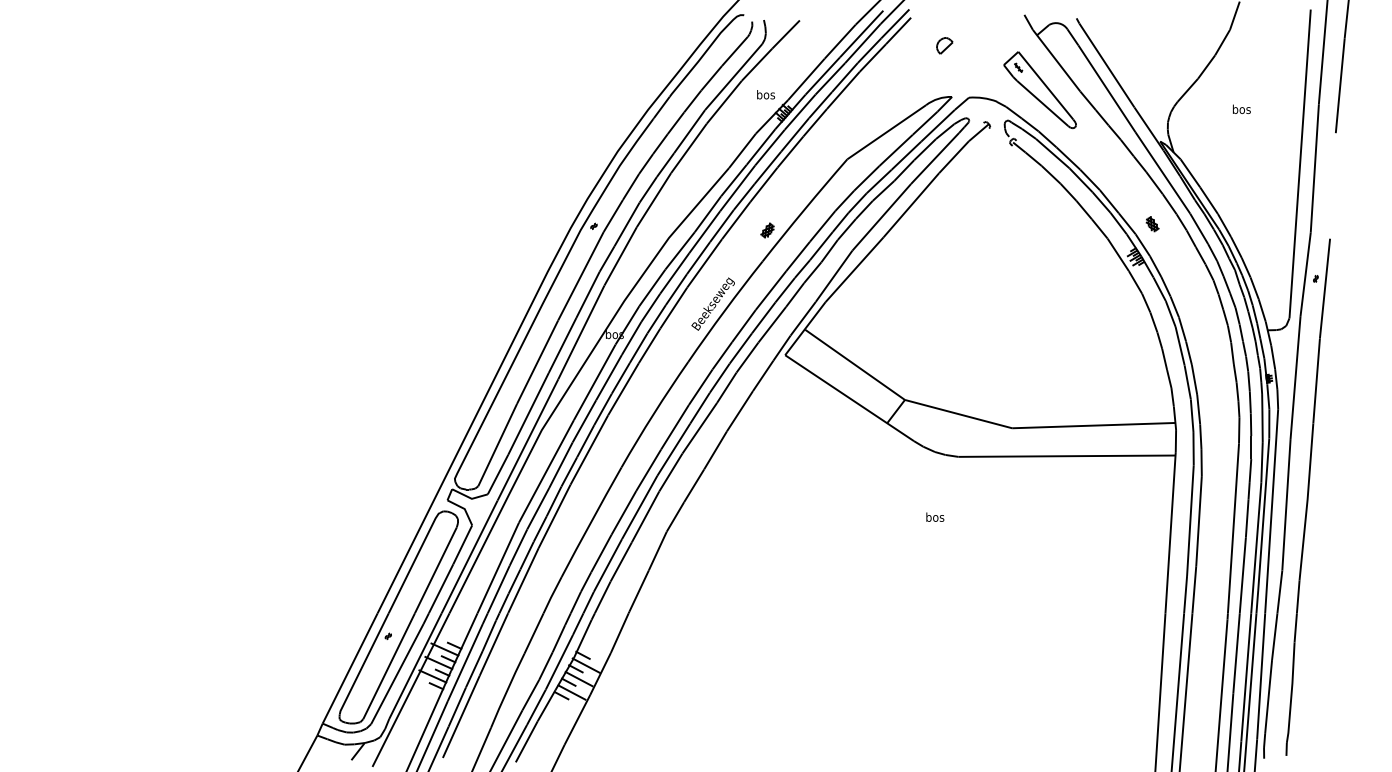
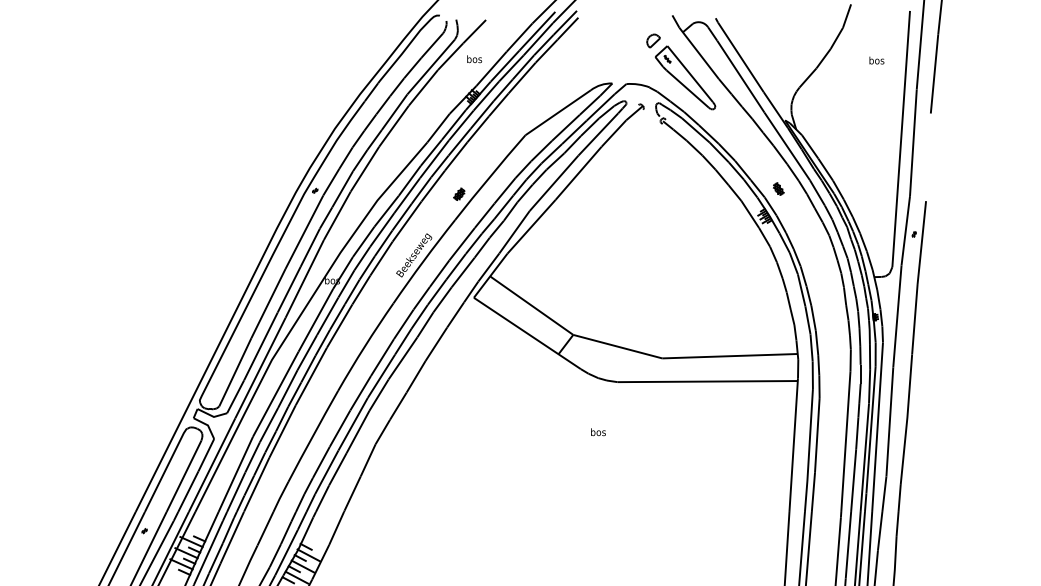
part: (944, 45) -> (653, 40), moved
text: (765, 94) -> (474, 59), moved
text: (1241, 108) -> (876, 59), moved

